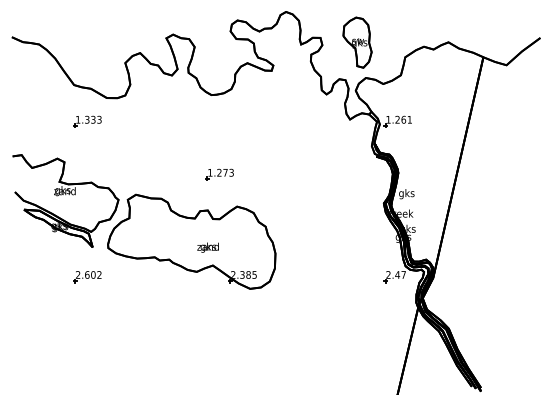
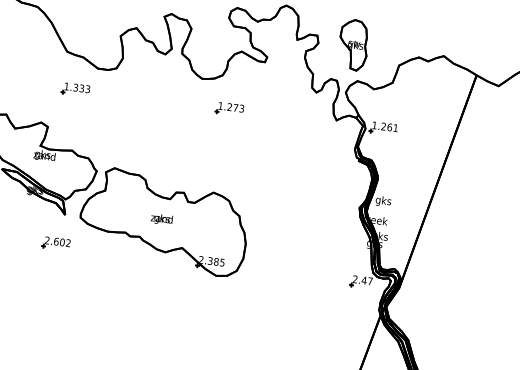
part: (219, 174) -> (229, 108), moved
text: (207, 247) -> (161, 219), moved

